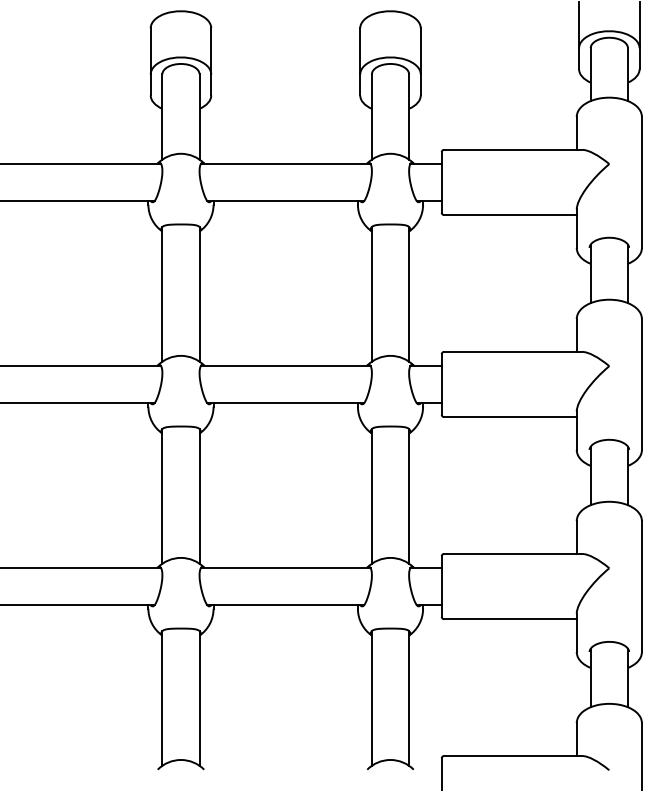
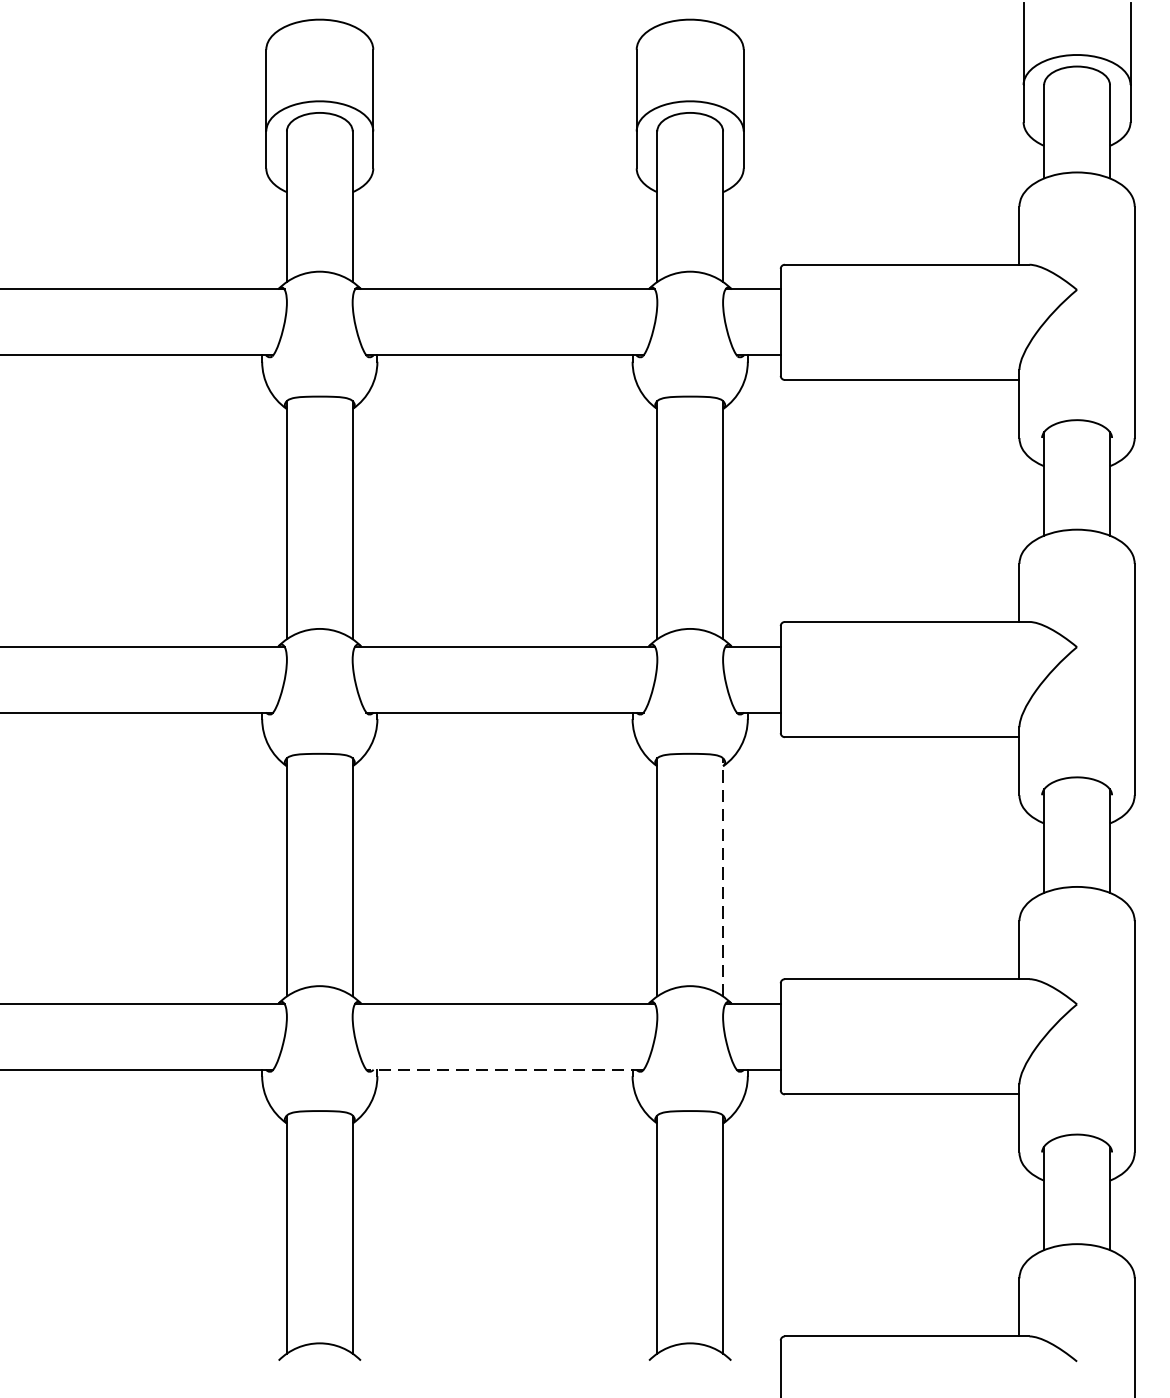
line: (409, 495) -> (723, 875), solid -> dashed
line: (285, 605) -> (504, 1070), solid -> dashed

